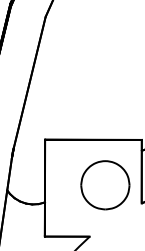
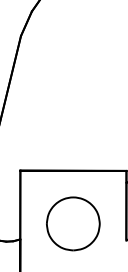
part: (105, 185) -> (73, 224), moved

